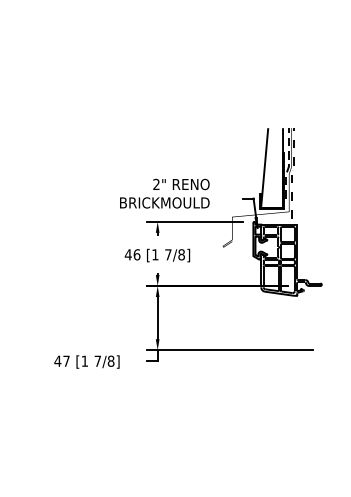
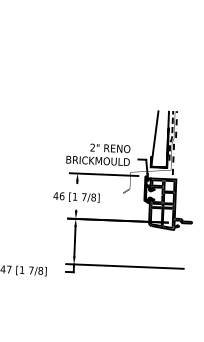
text: (164, 193) -> (98, 154), moved

